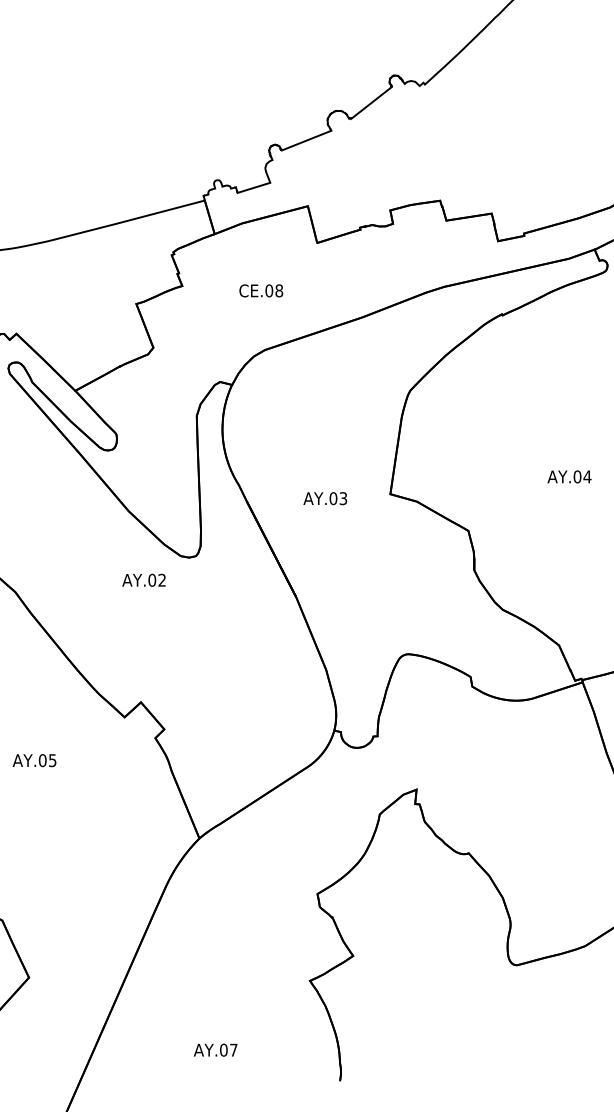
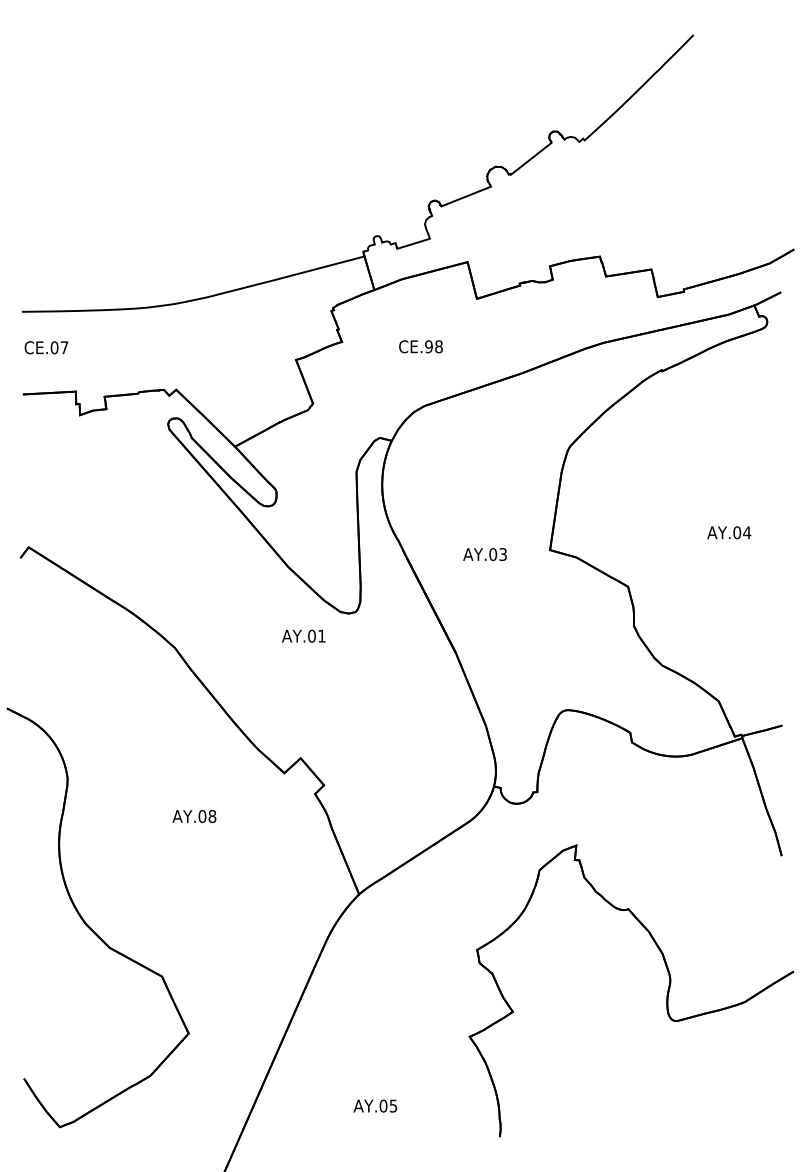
text: (268, 290) -> (428, 346), CE.08 -> CE.98
text: (161, 579) -> (321, 635), AY.02 -> AY.01
text: (52, 760) -> (212, 816), AY.05 -> AY.08
text: (233, 1049) -> (393, 1105), AY.07 -> AY.05

